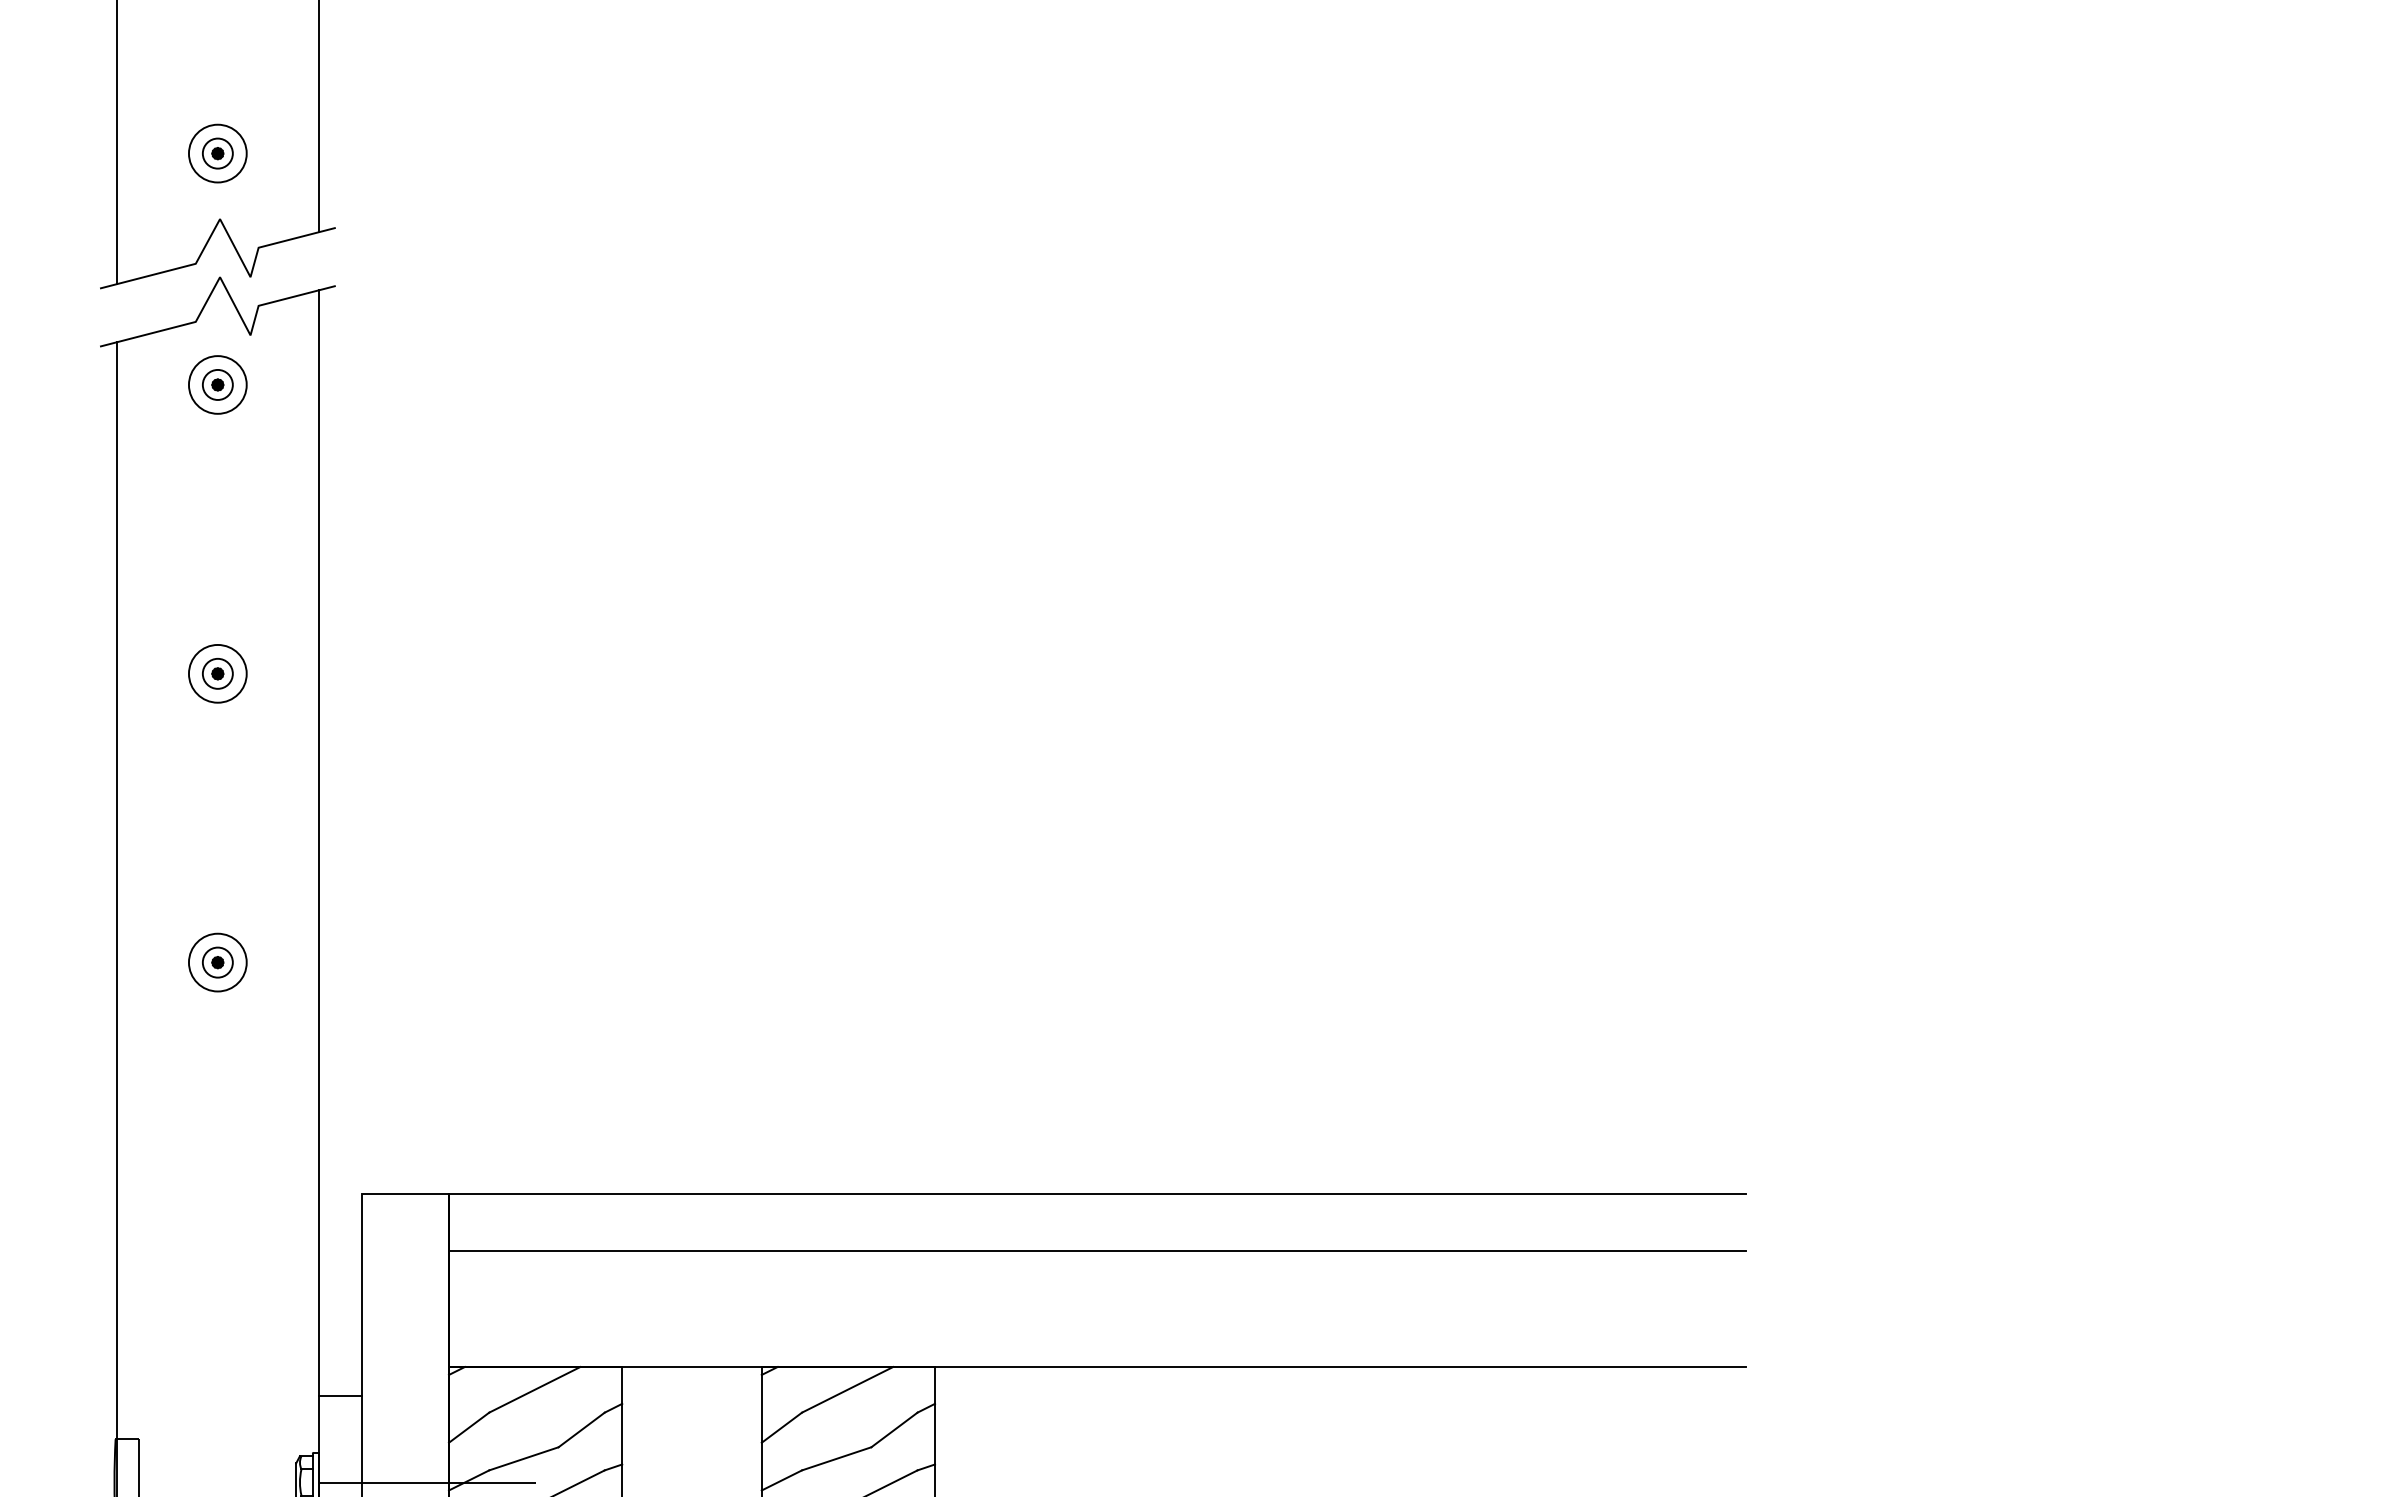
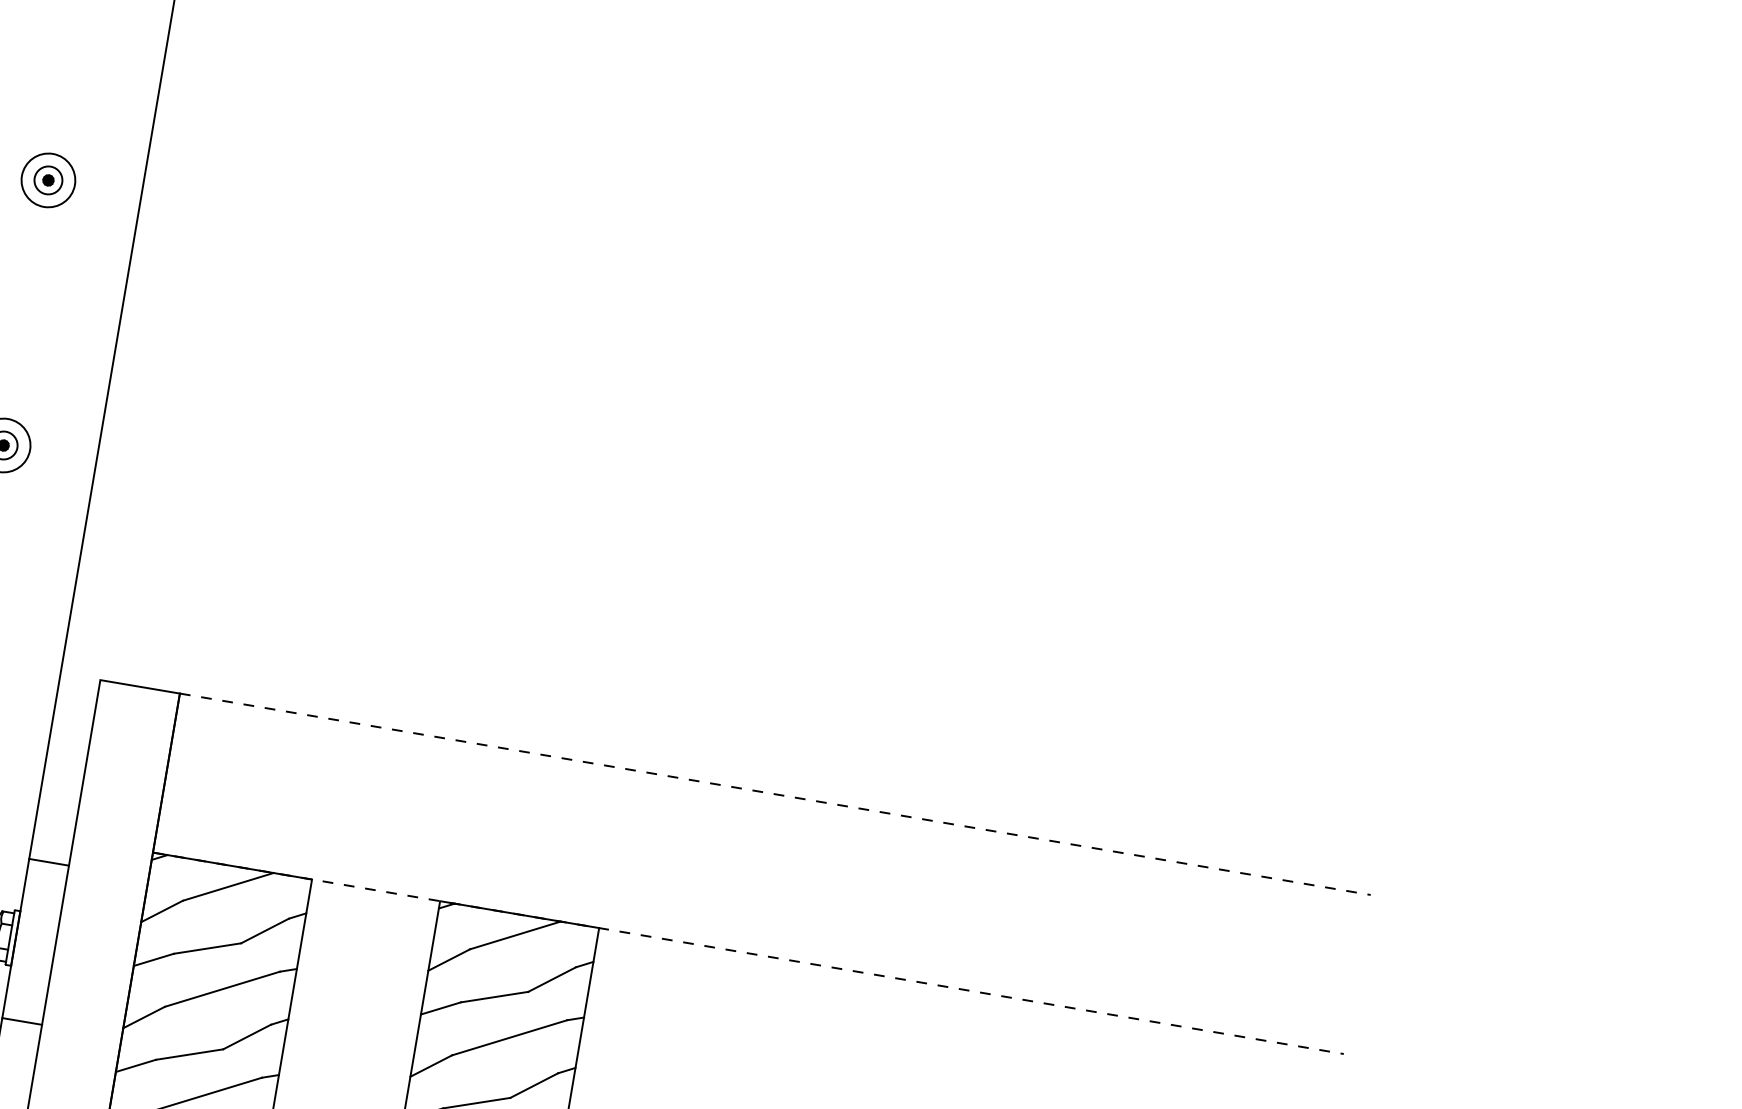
line: (1097, 1193) -> (775, 794), solid -> dashed
line: (1097, 1251) -> (766, 847), removed
line: (1097, 1366) -> (748, 952), solid -> dashed
line: (427, 1482) -> (115, 955), removed

